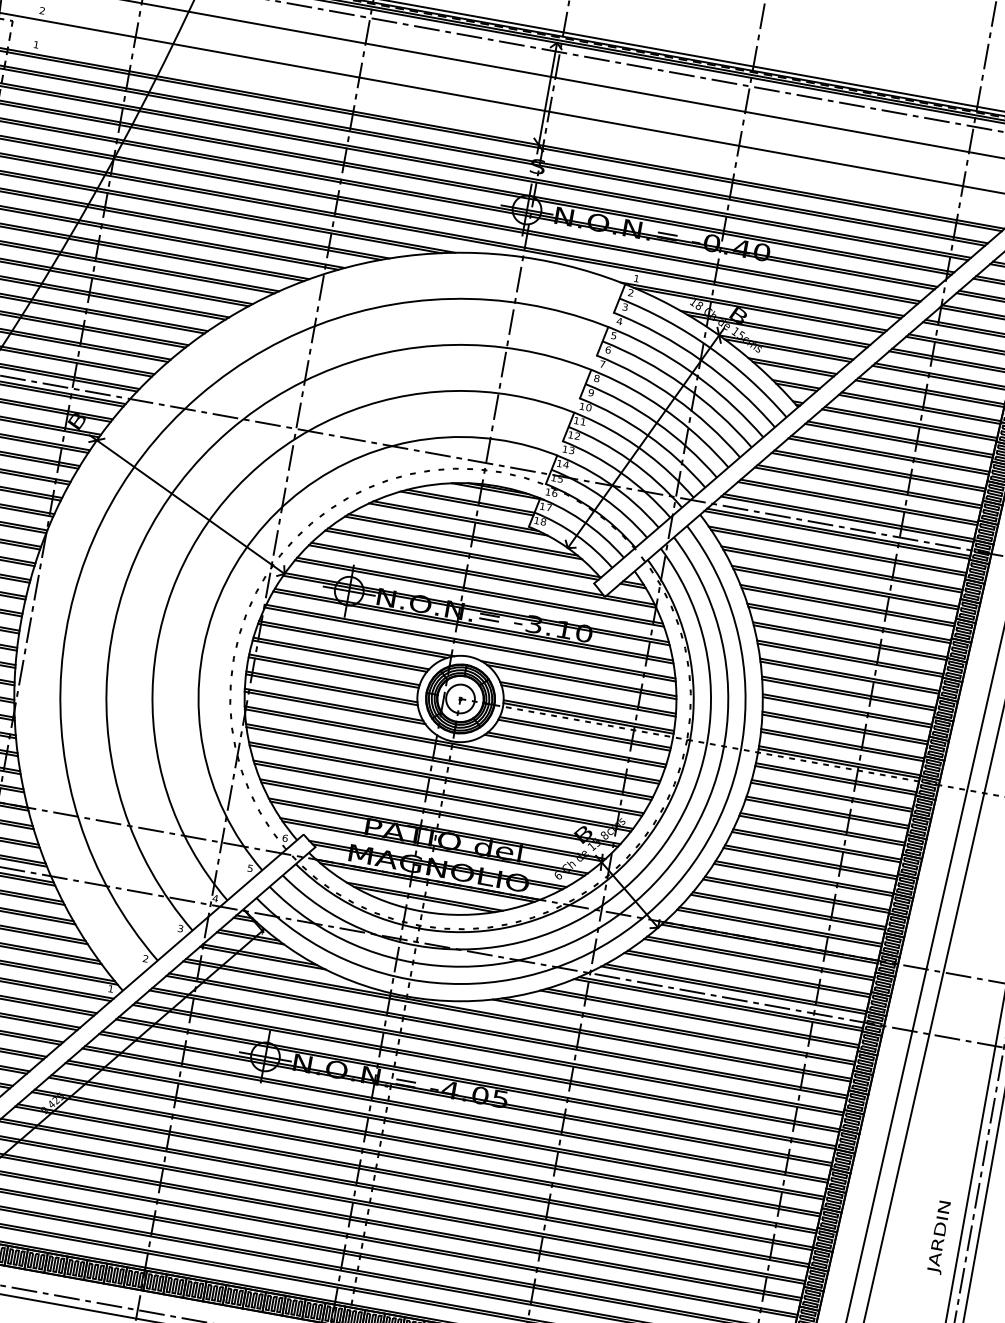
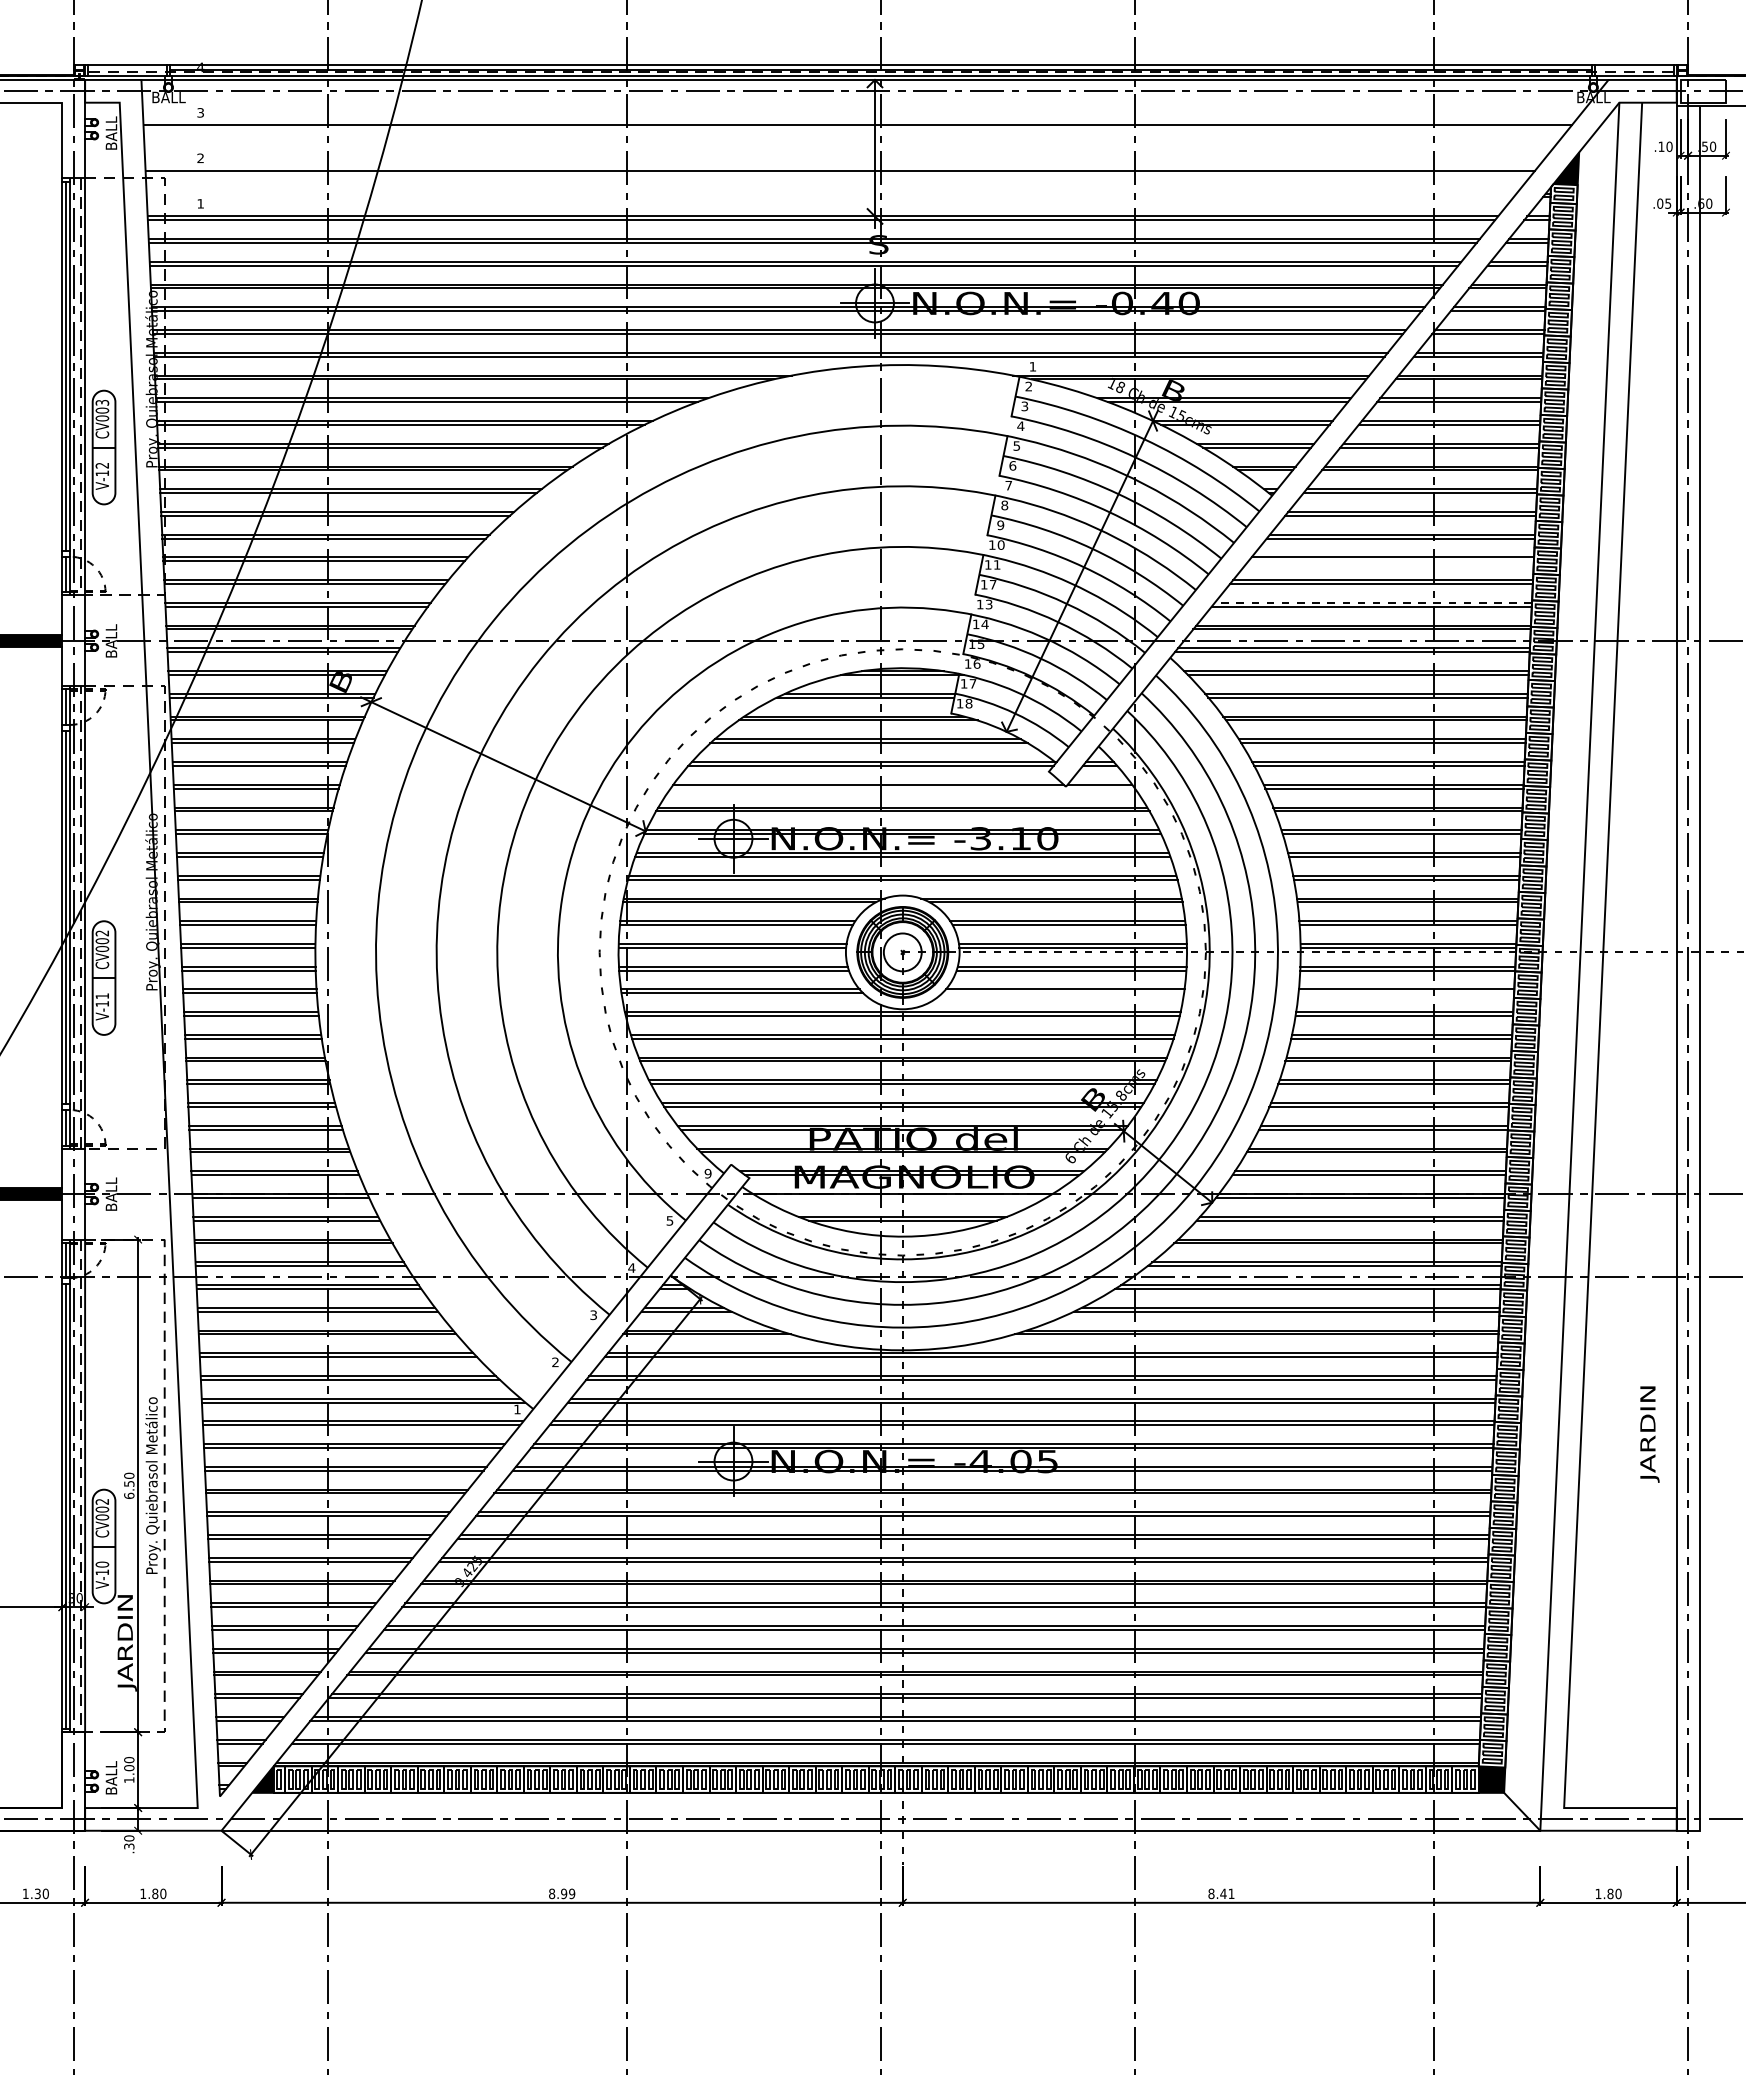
text: (577, 435) -> (992, 584), 12 -> 17
line: (877, 472) -> (1390, 561), removed
line: (859, 500) -> (1373, 602), solid -> dashed
line: (482, 576) -> (902, 788), removed
line: (575, 751) -> (1063, 993), removed
line: (831, 797) -> (1406, 993), removed
text: (284, 838) -> (707, 1173), 6 -> 9
line: (427, 882) -> (902, 1197), removed
text: (940, 1237) -> (1649, 1434), moved

